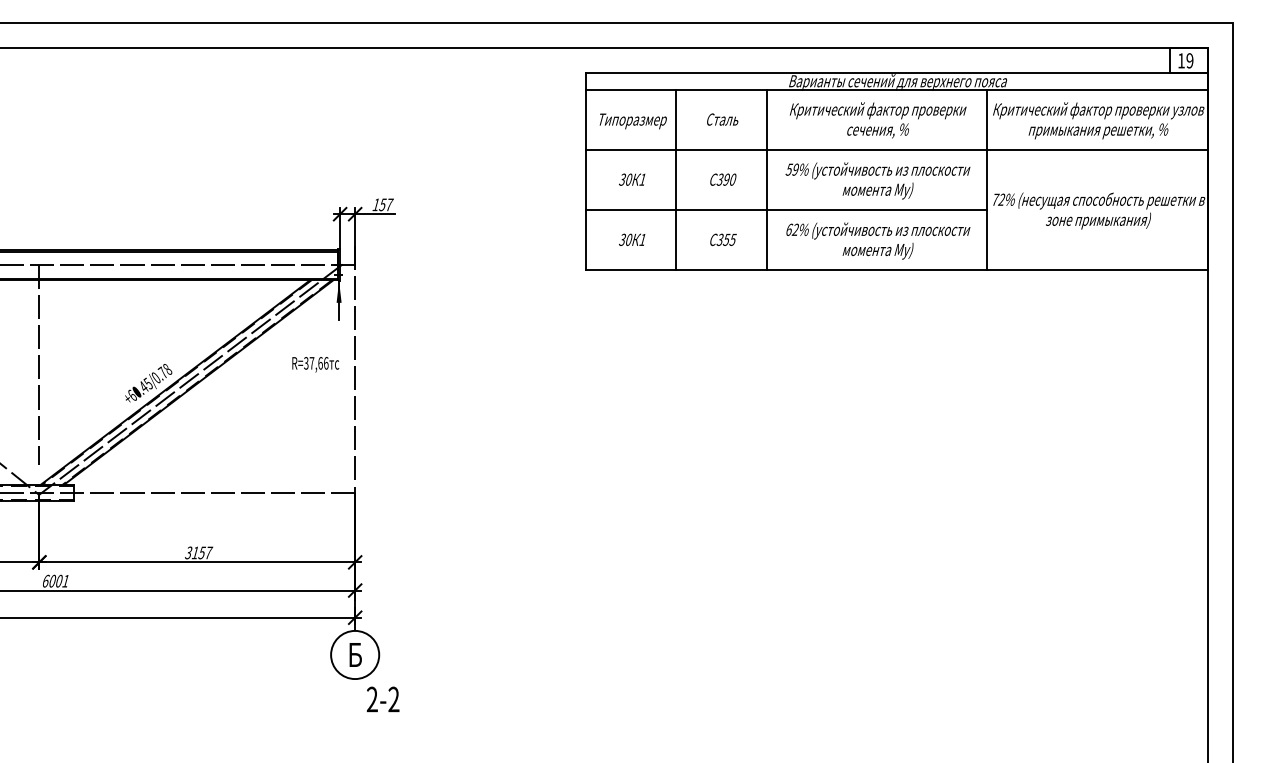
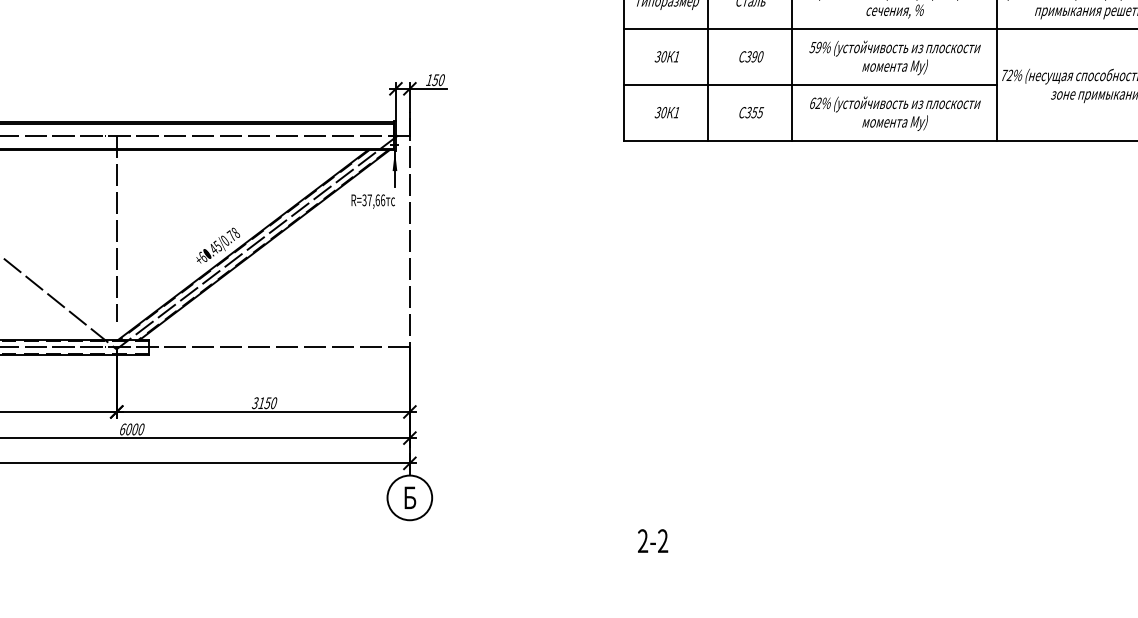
text: (389, 204) -> (441, 79), 157 -> 150
text: (315, 364) -> (373, 201), moved
text: (209, 552) -> (274, 402), 3157 -> 3150
text: (65, 580) -> (141, 428), 6001 -> 6000
text: (383, 699) -> (653, 541), moved

